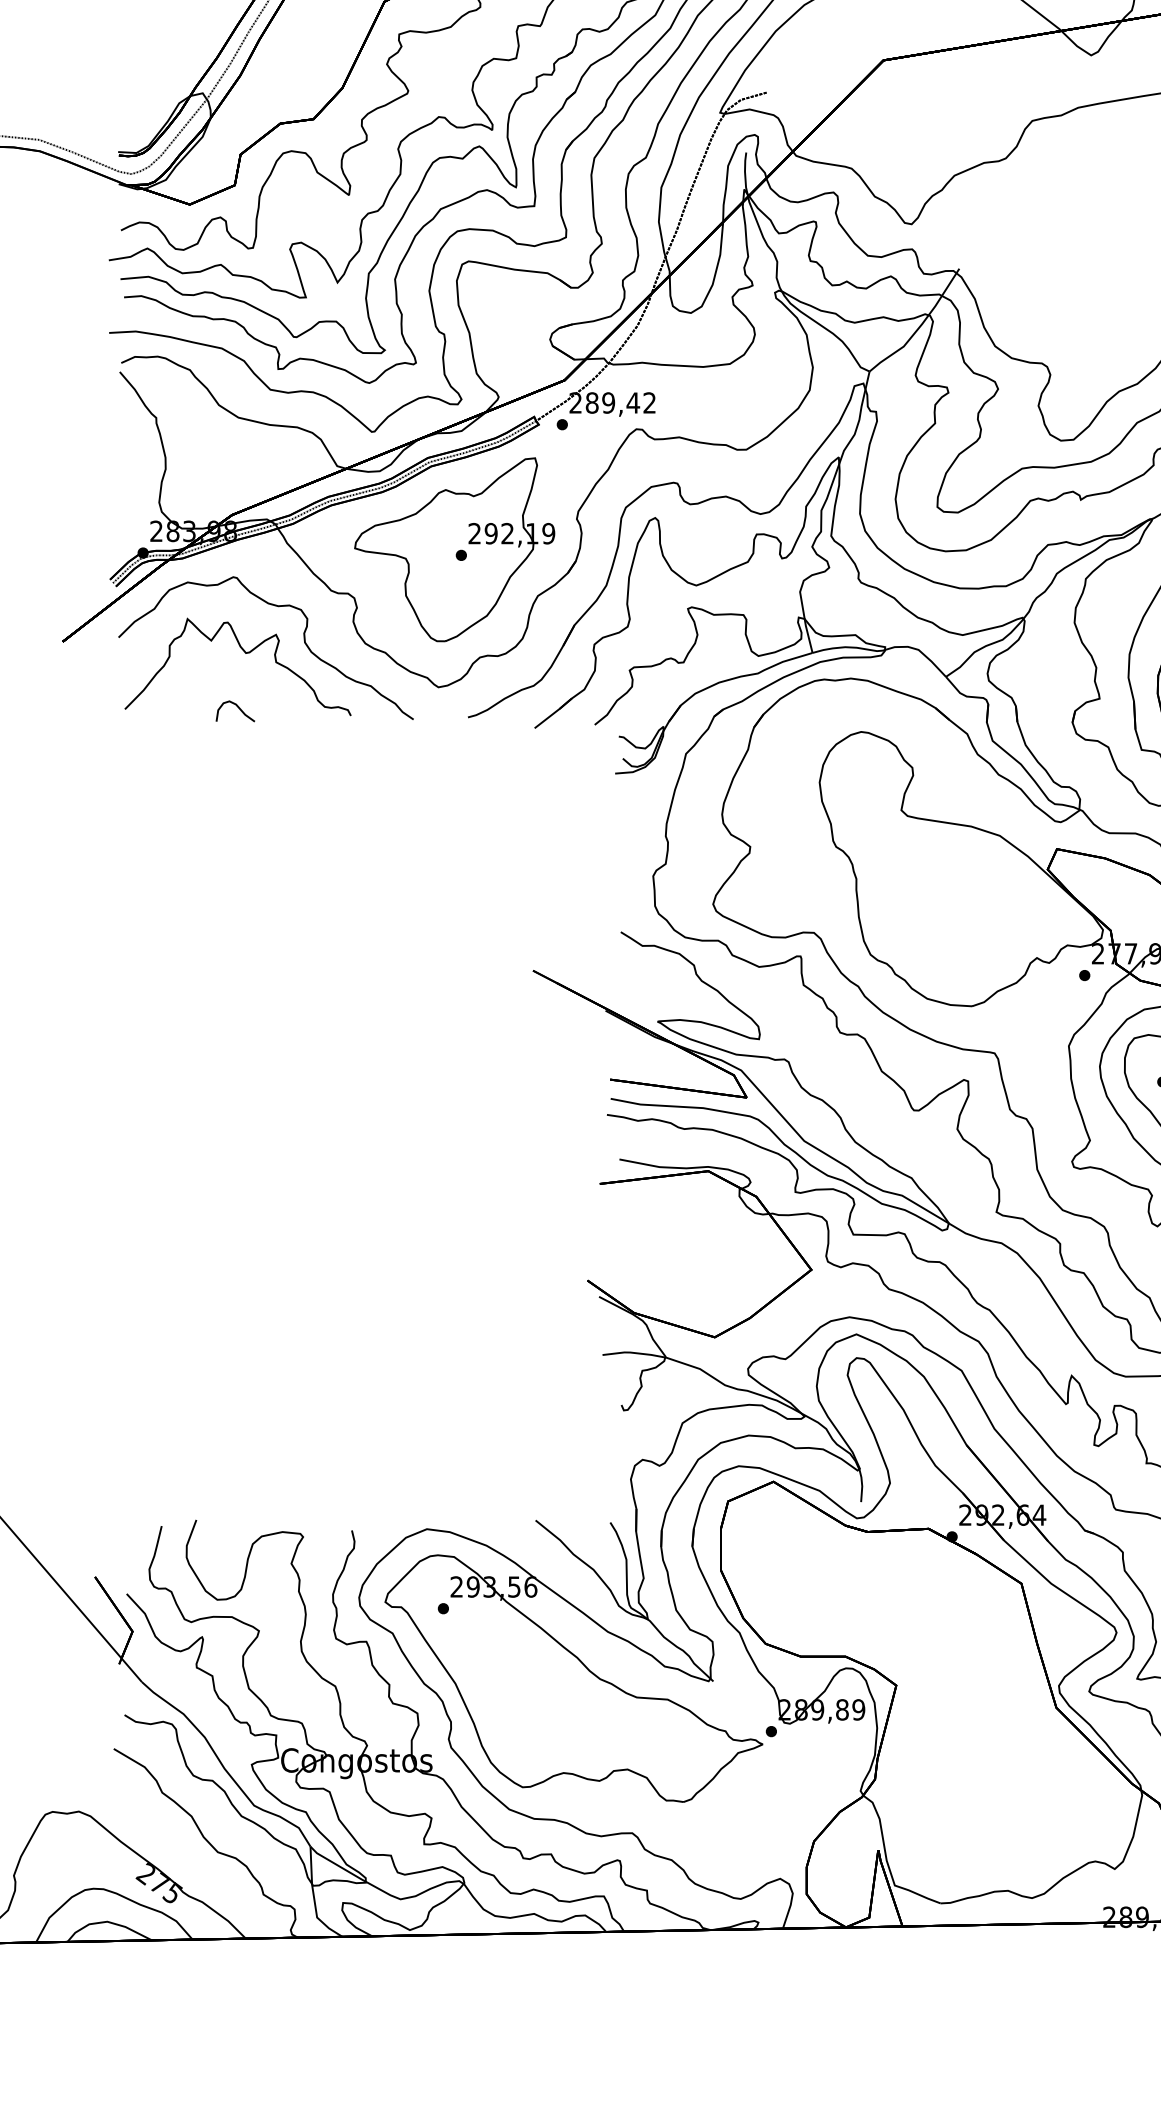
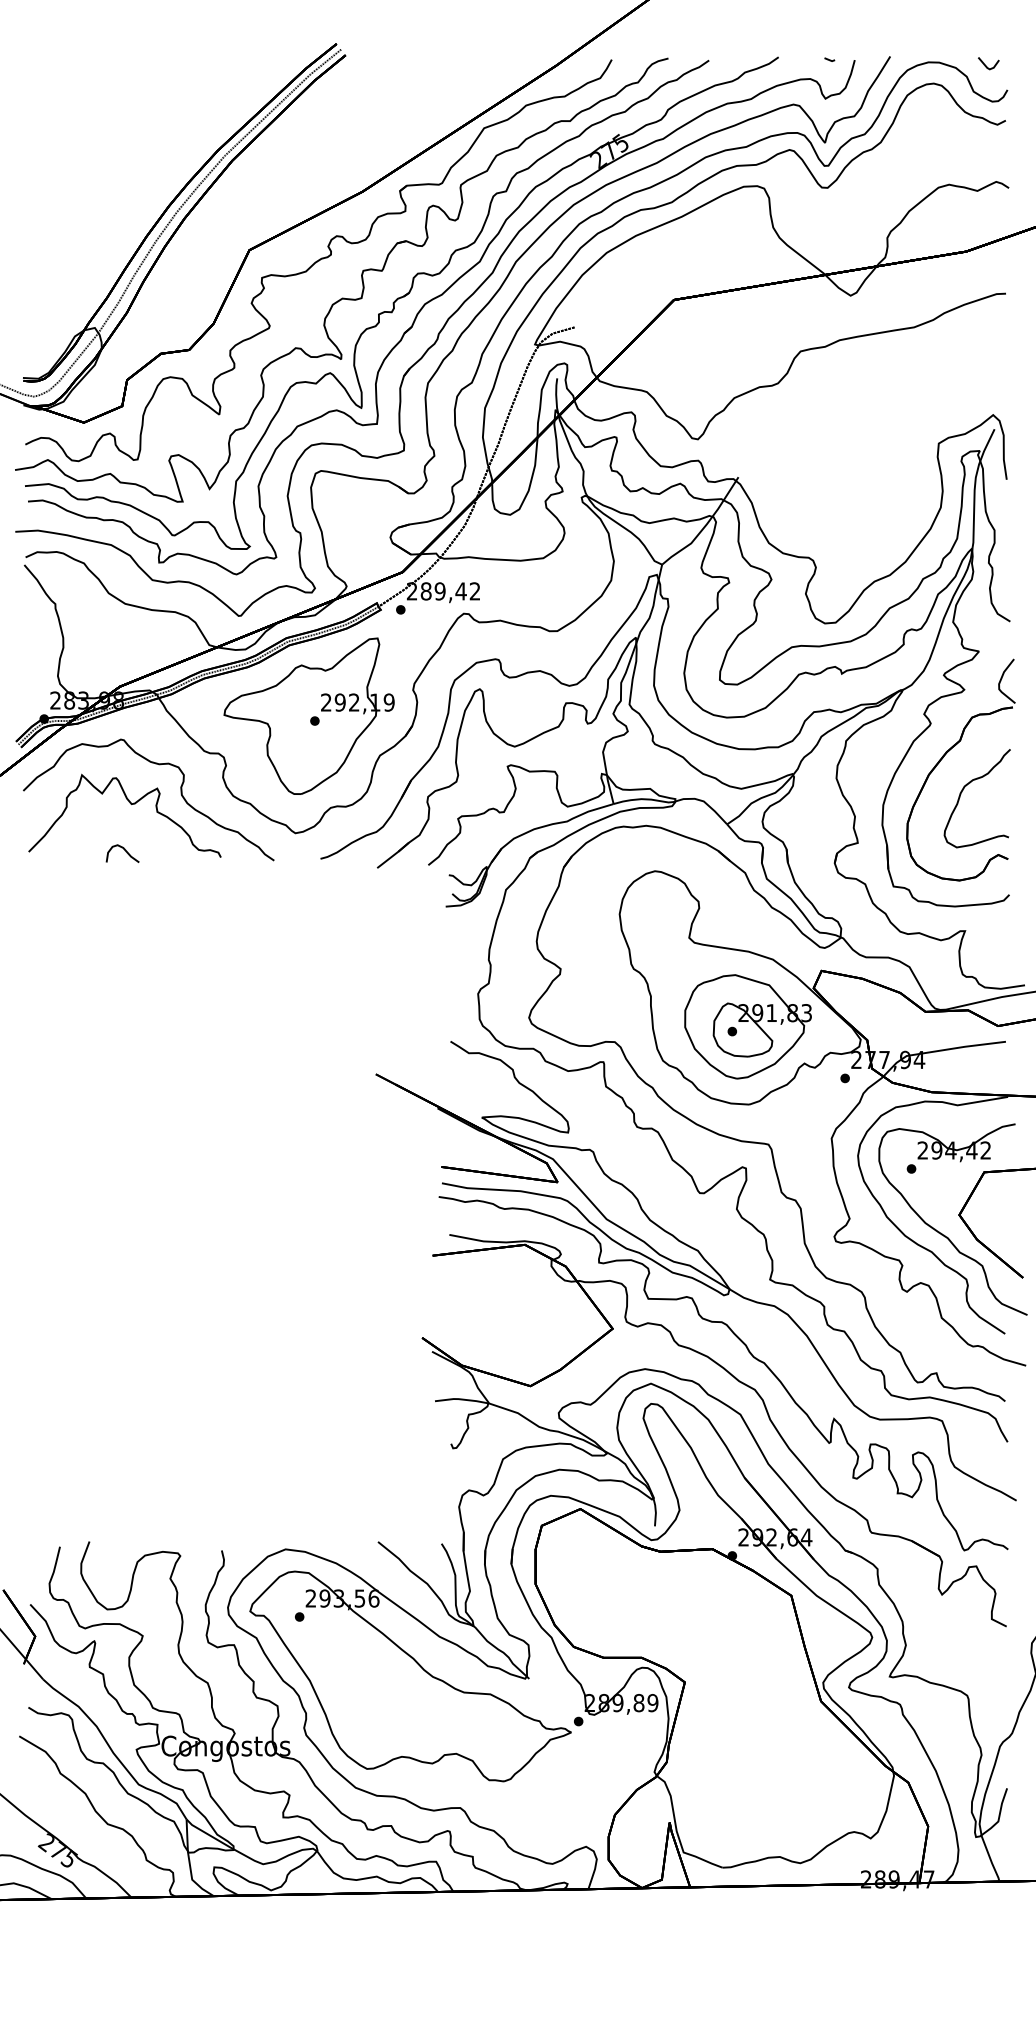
part: (969, 914) -> (747, 1026), added

